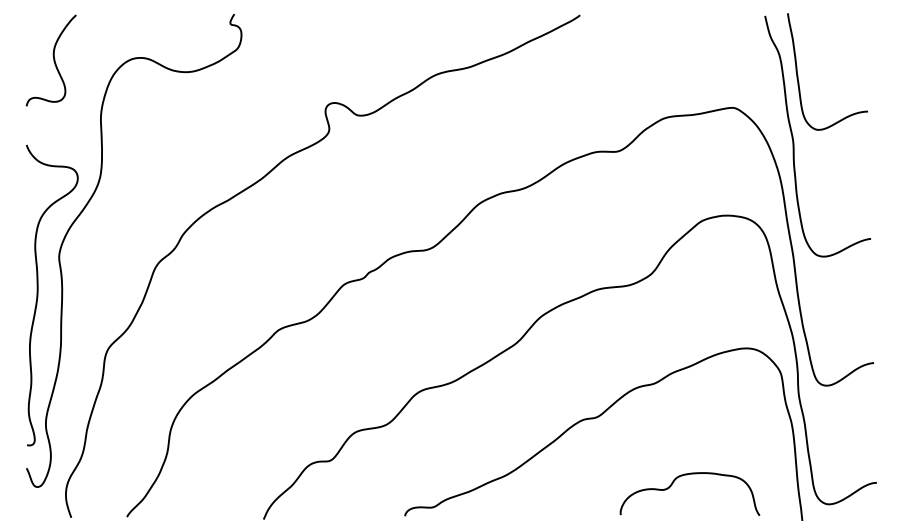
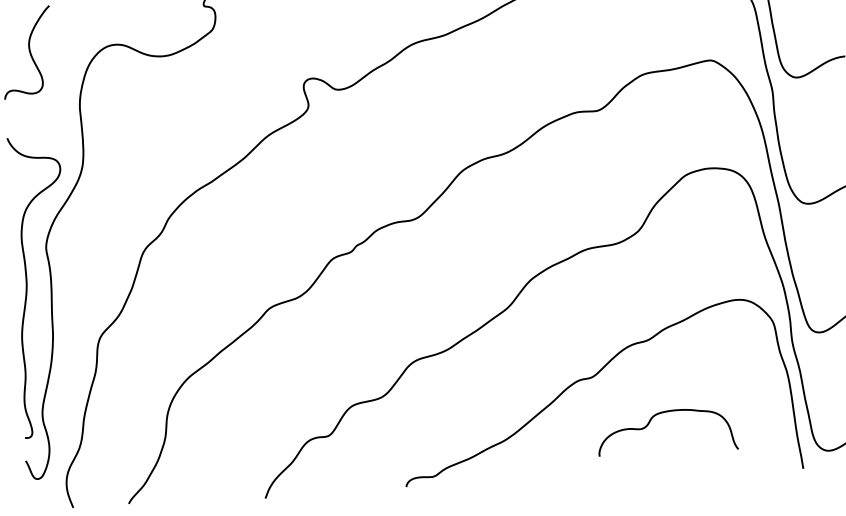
curve: (687, 475) -> (664, 413), moved

